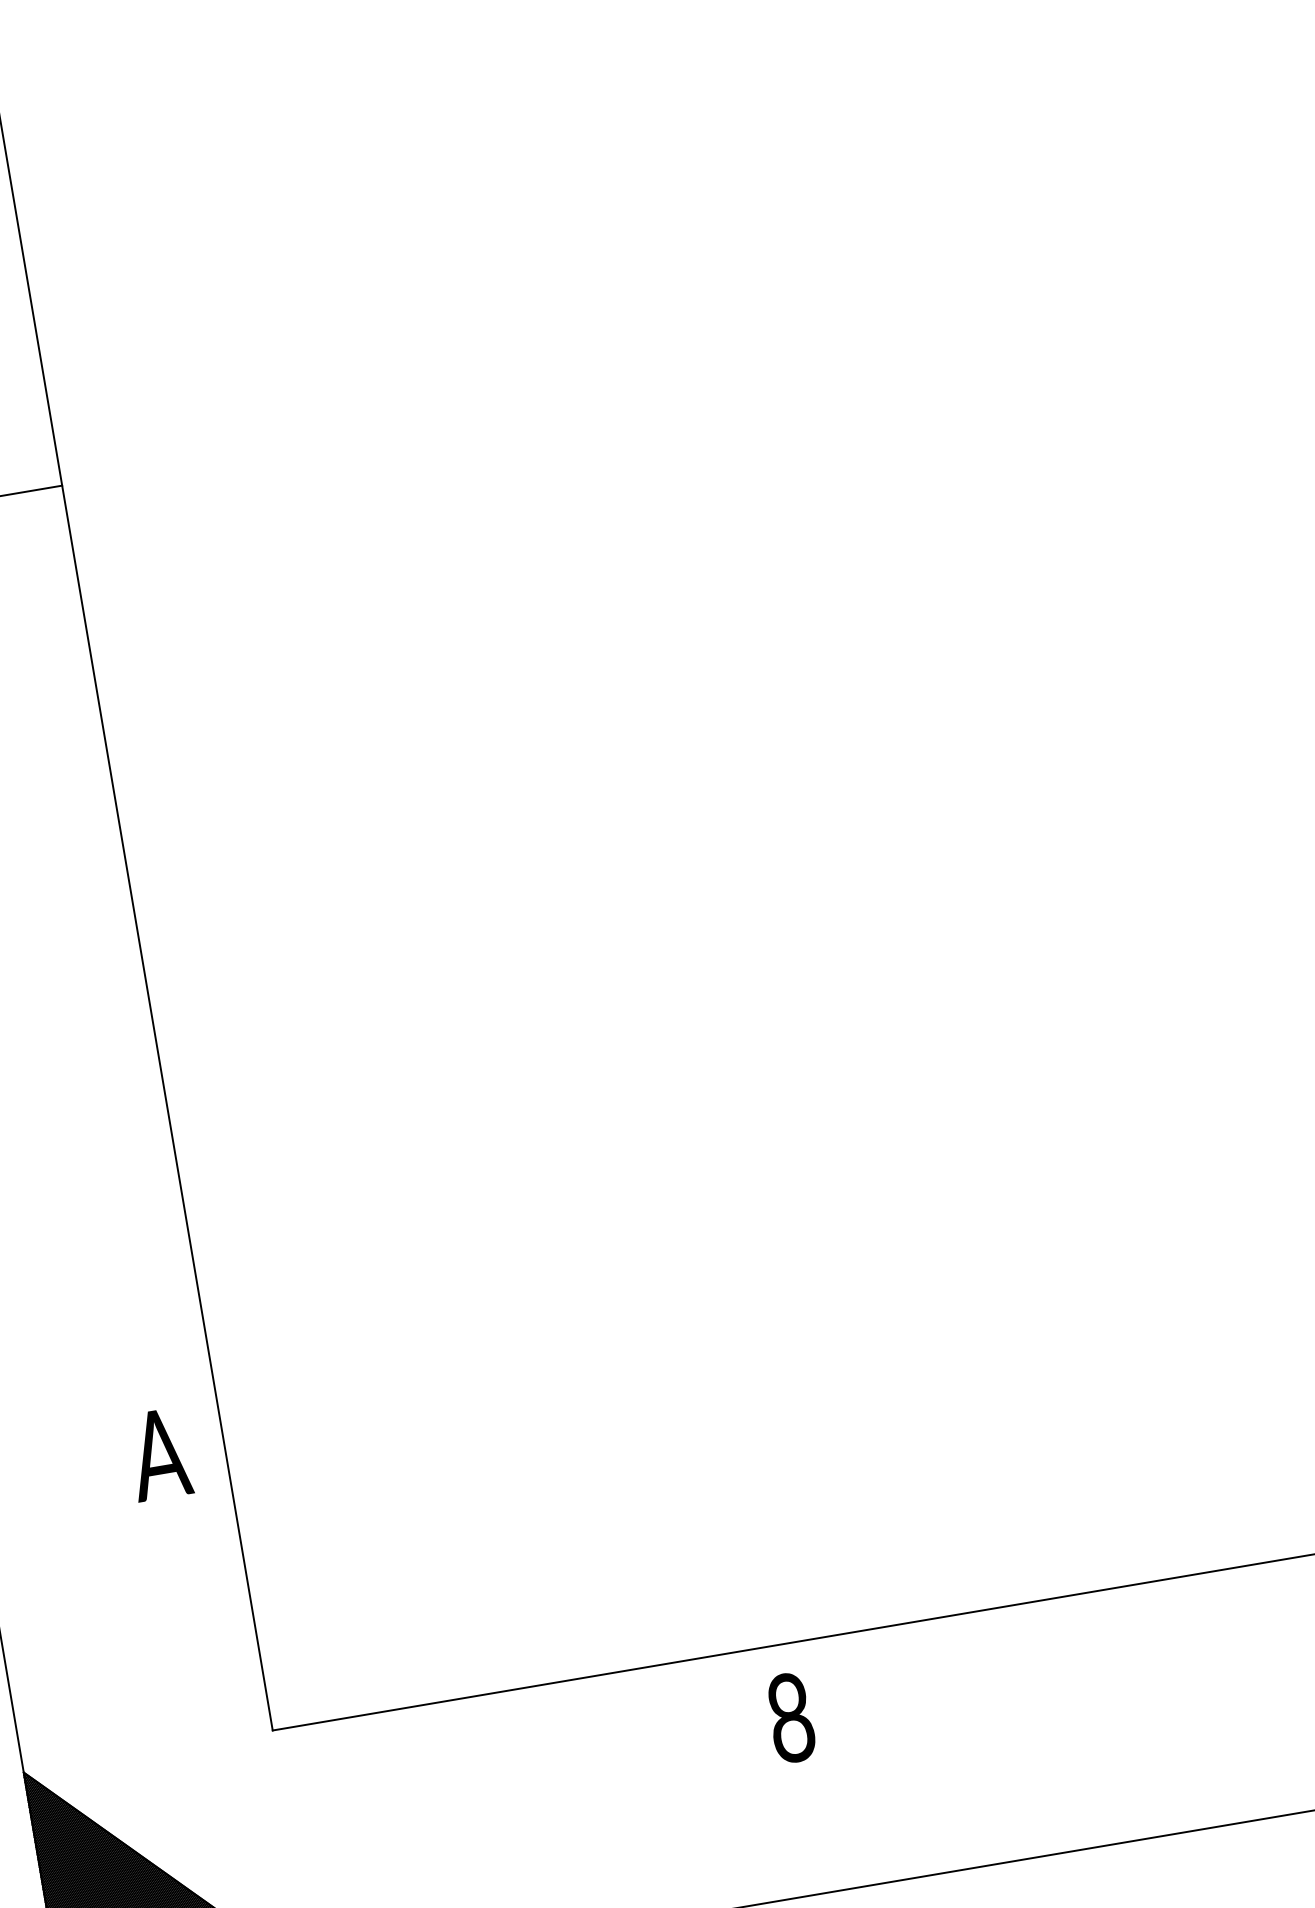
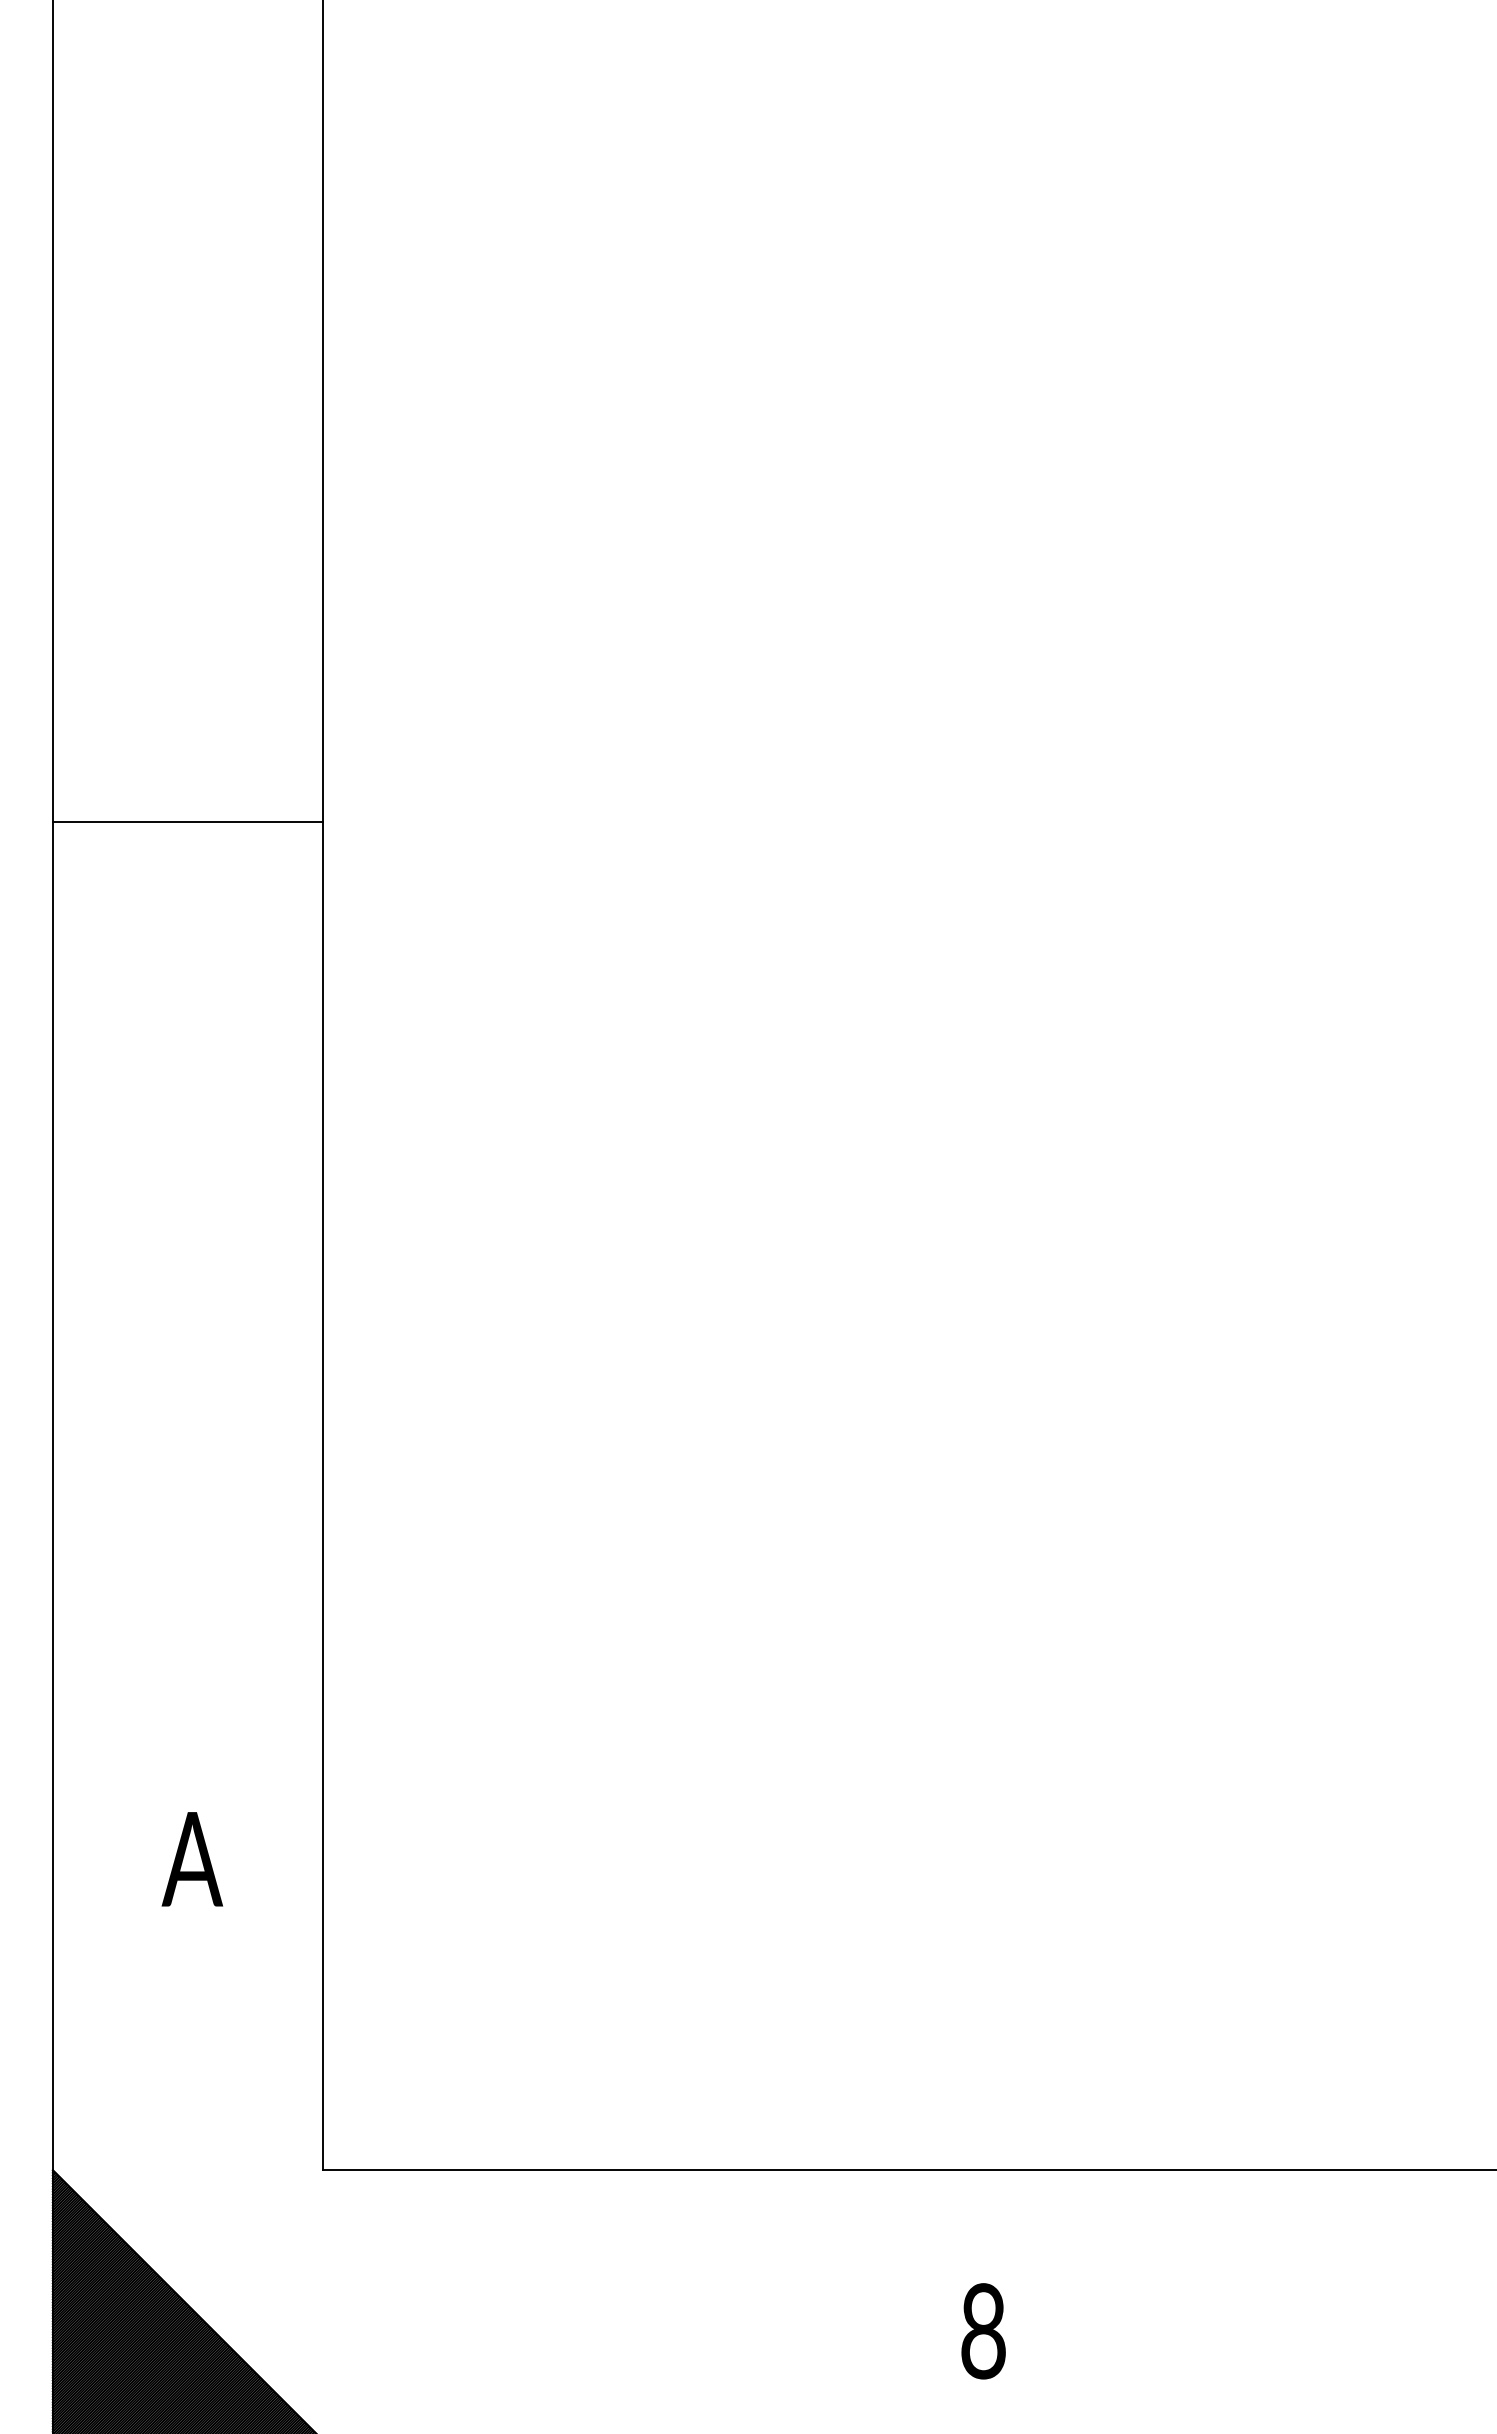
text: (159, 1454) -> (192, 1859), moved
text: (790, 1718) -> (983, 2331), moved

